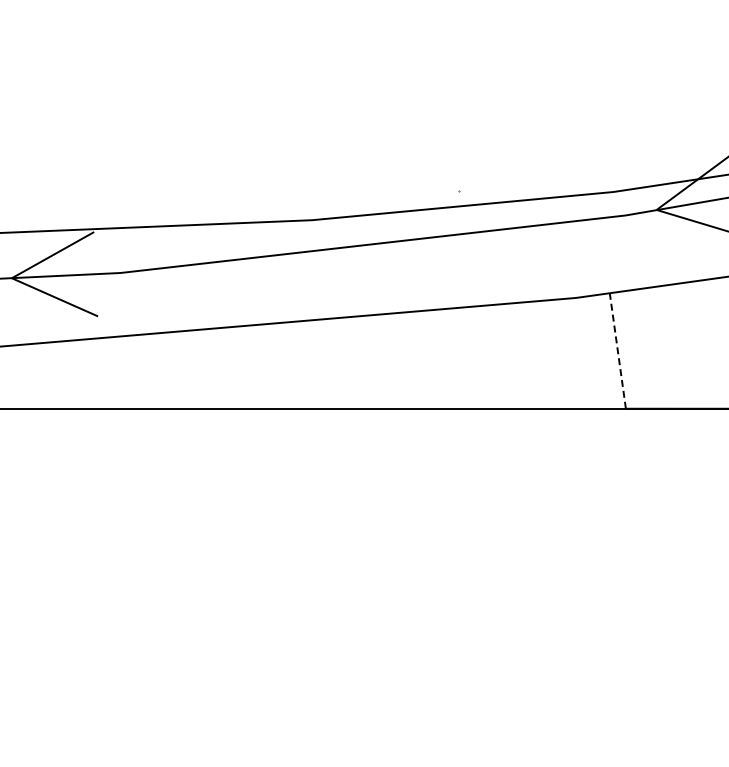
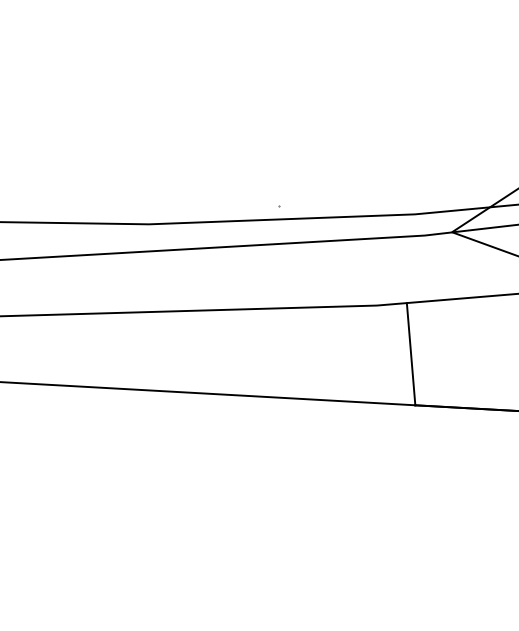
line: (617, 350) -> (410, 353), dashed -> solid

